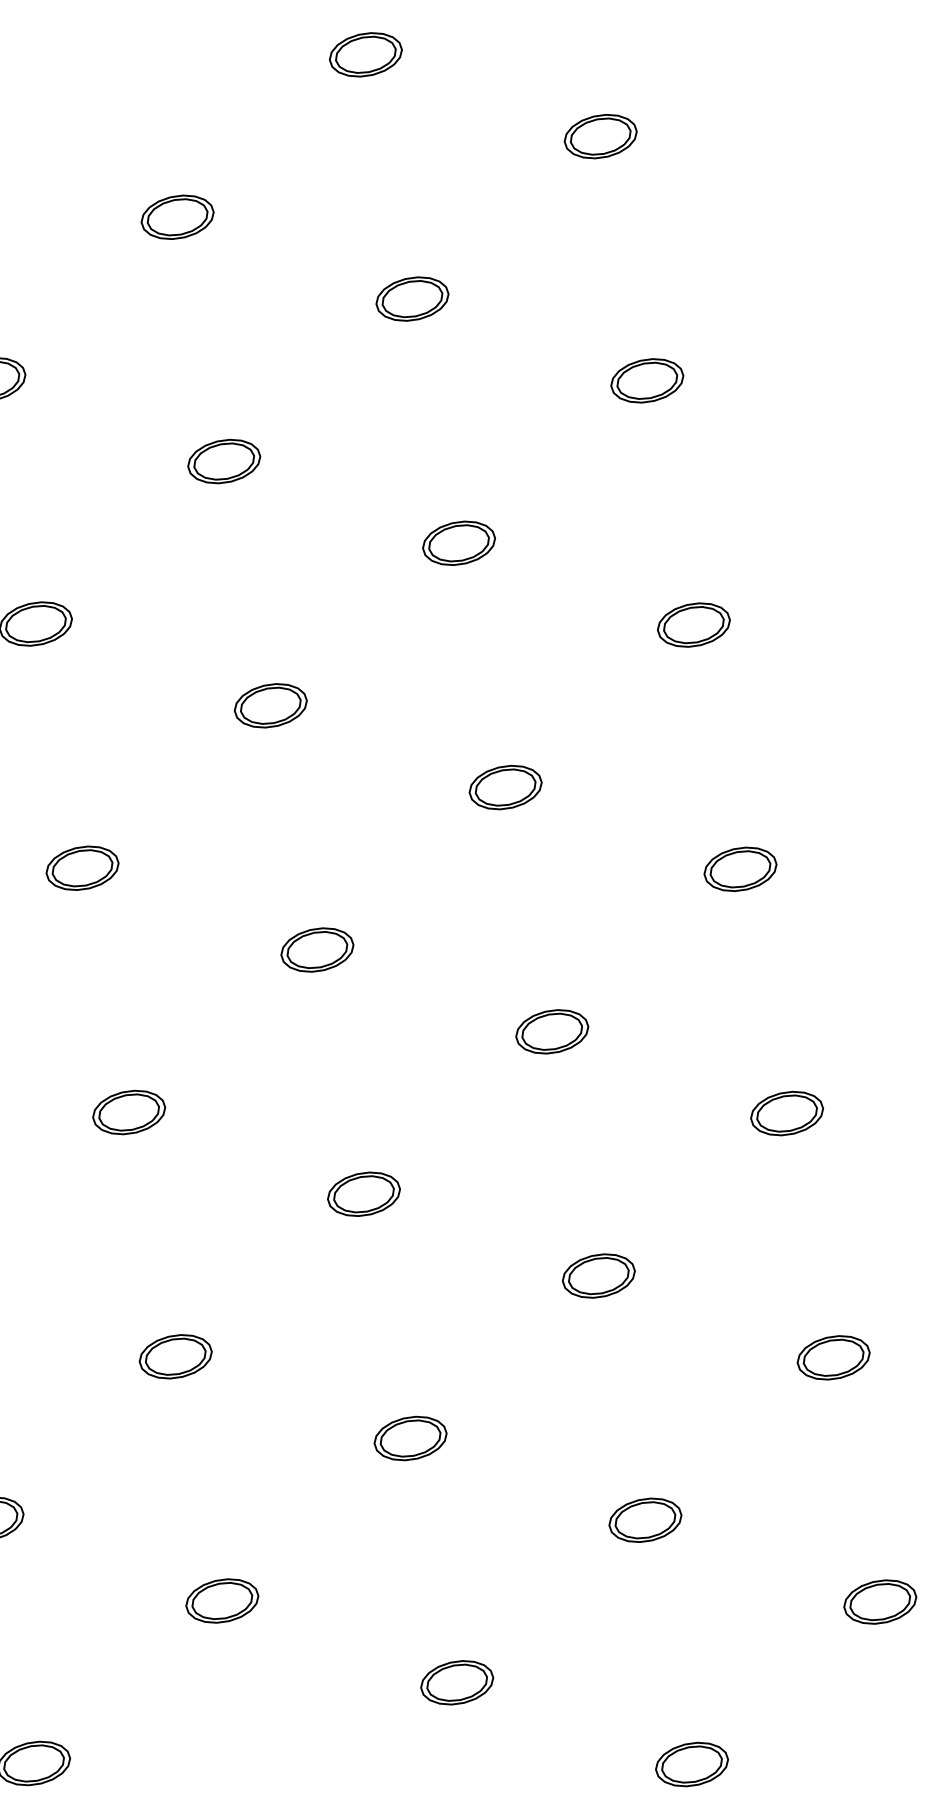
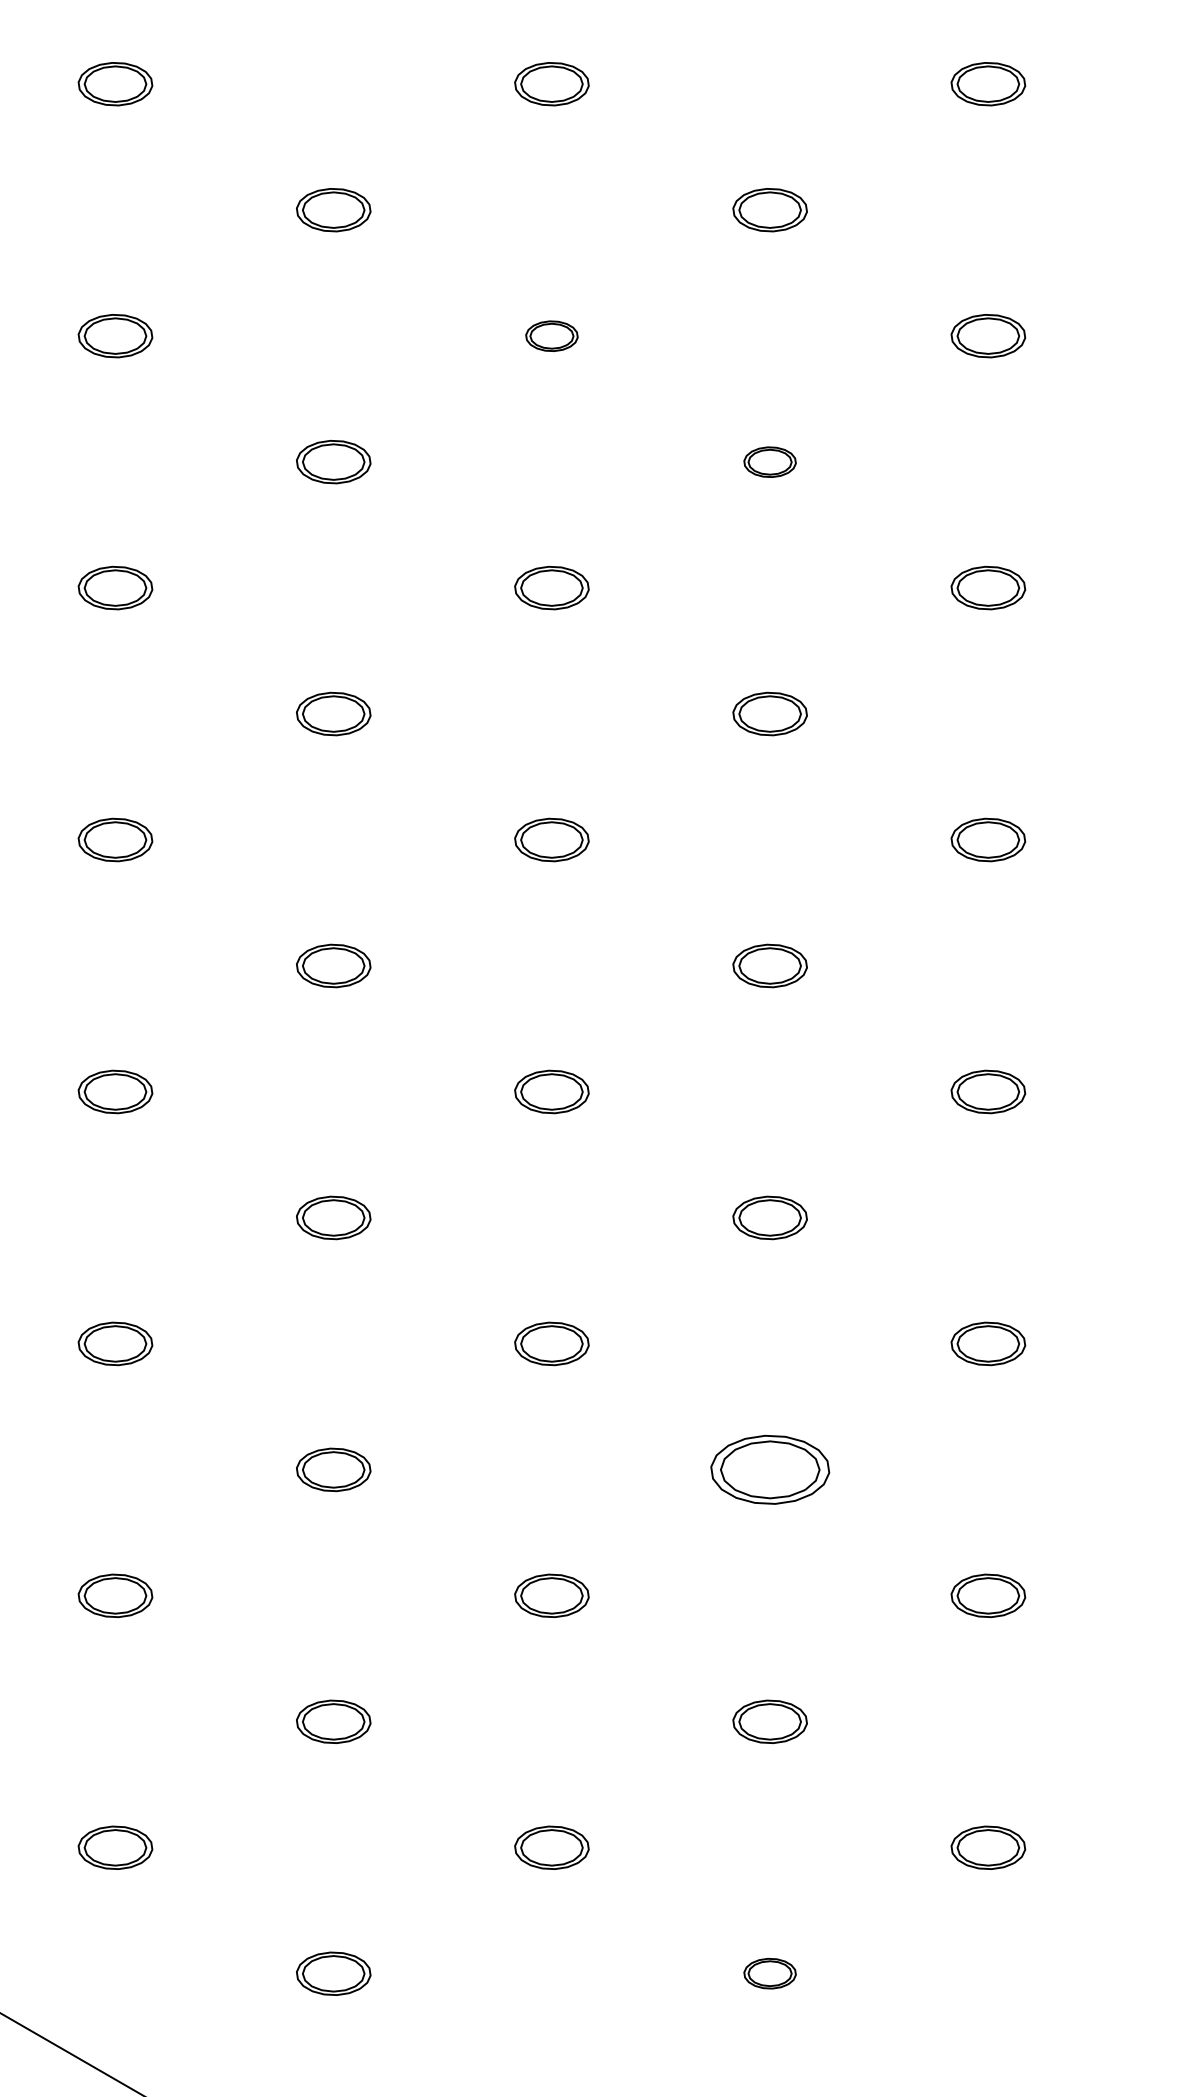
part: (177, 217) -> (551, 336), size x0.7
part: (411, 299) -> (769, 462), size x0.7
part: (598, 1275) -> (769, 1469), size x1.6
part: (691, 1764) -> (769, 1973), size x0.7

